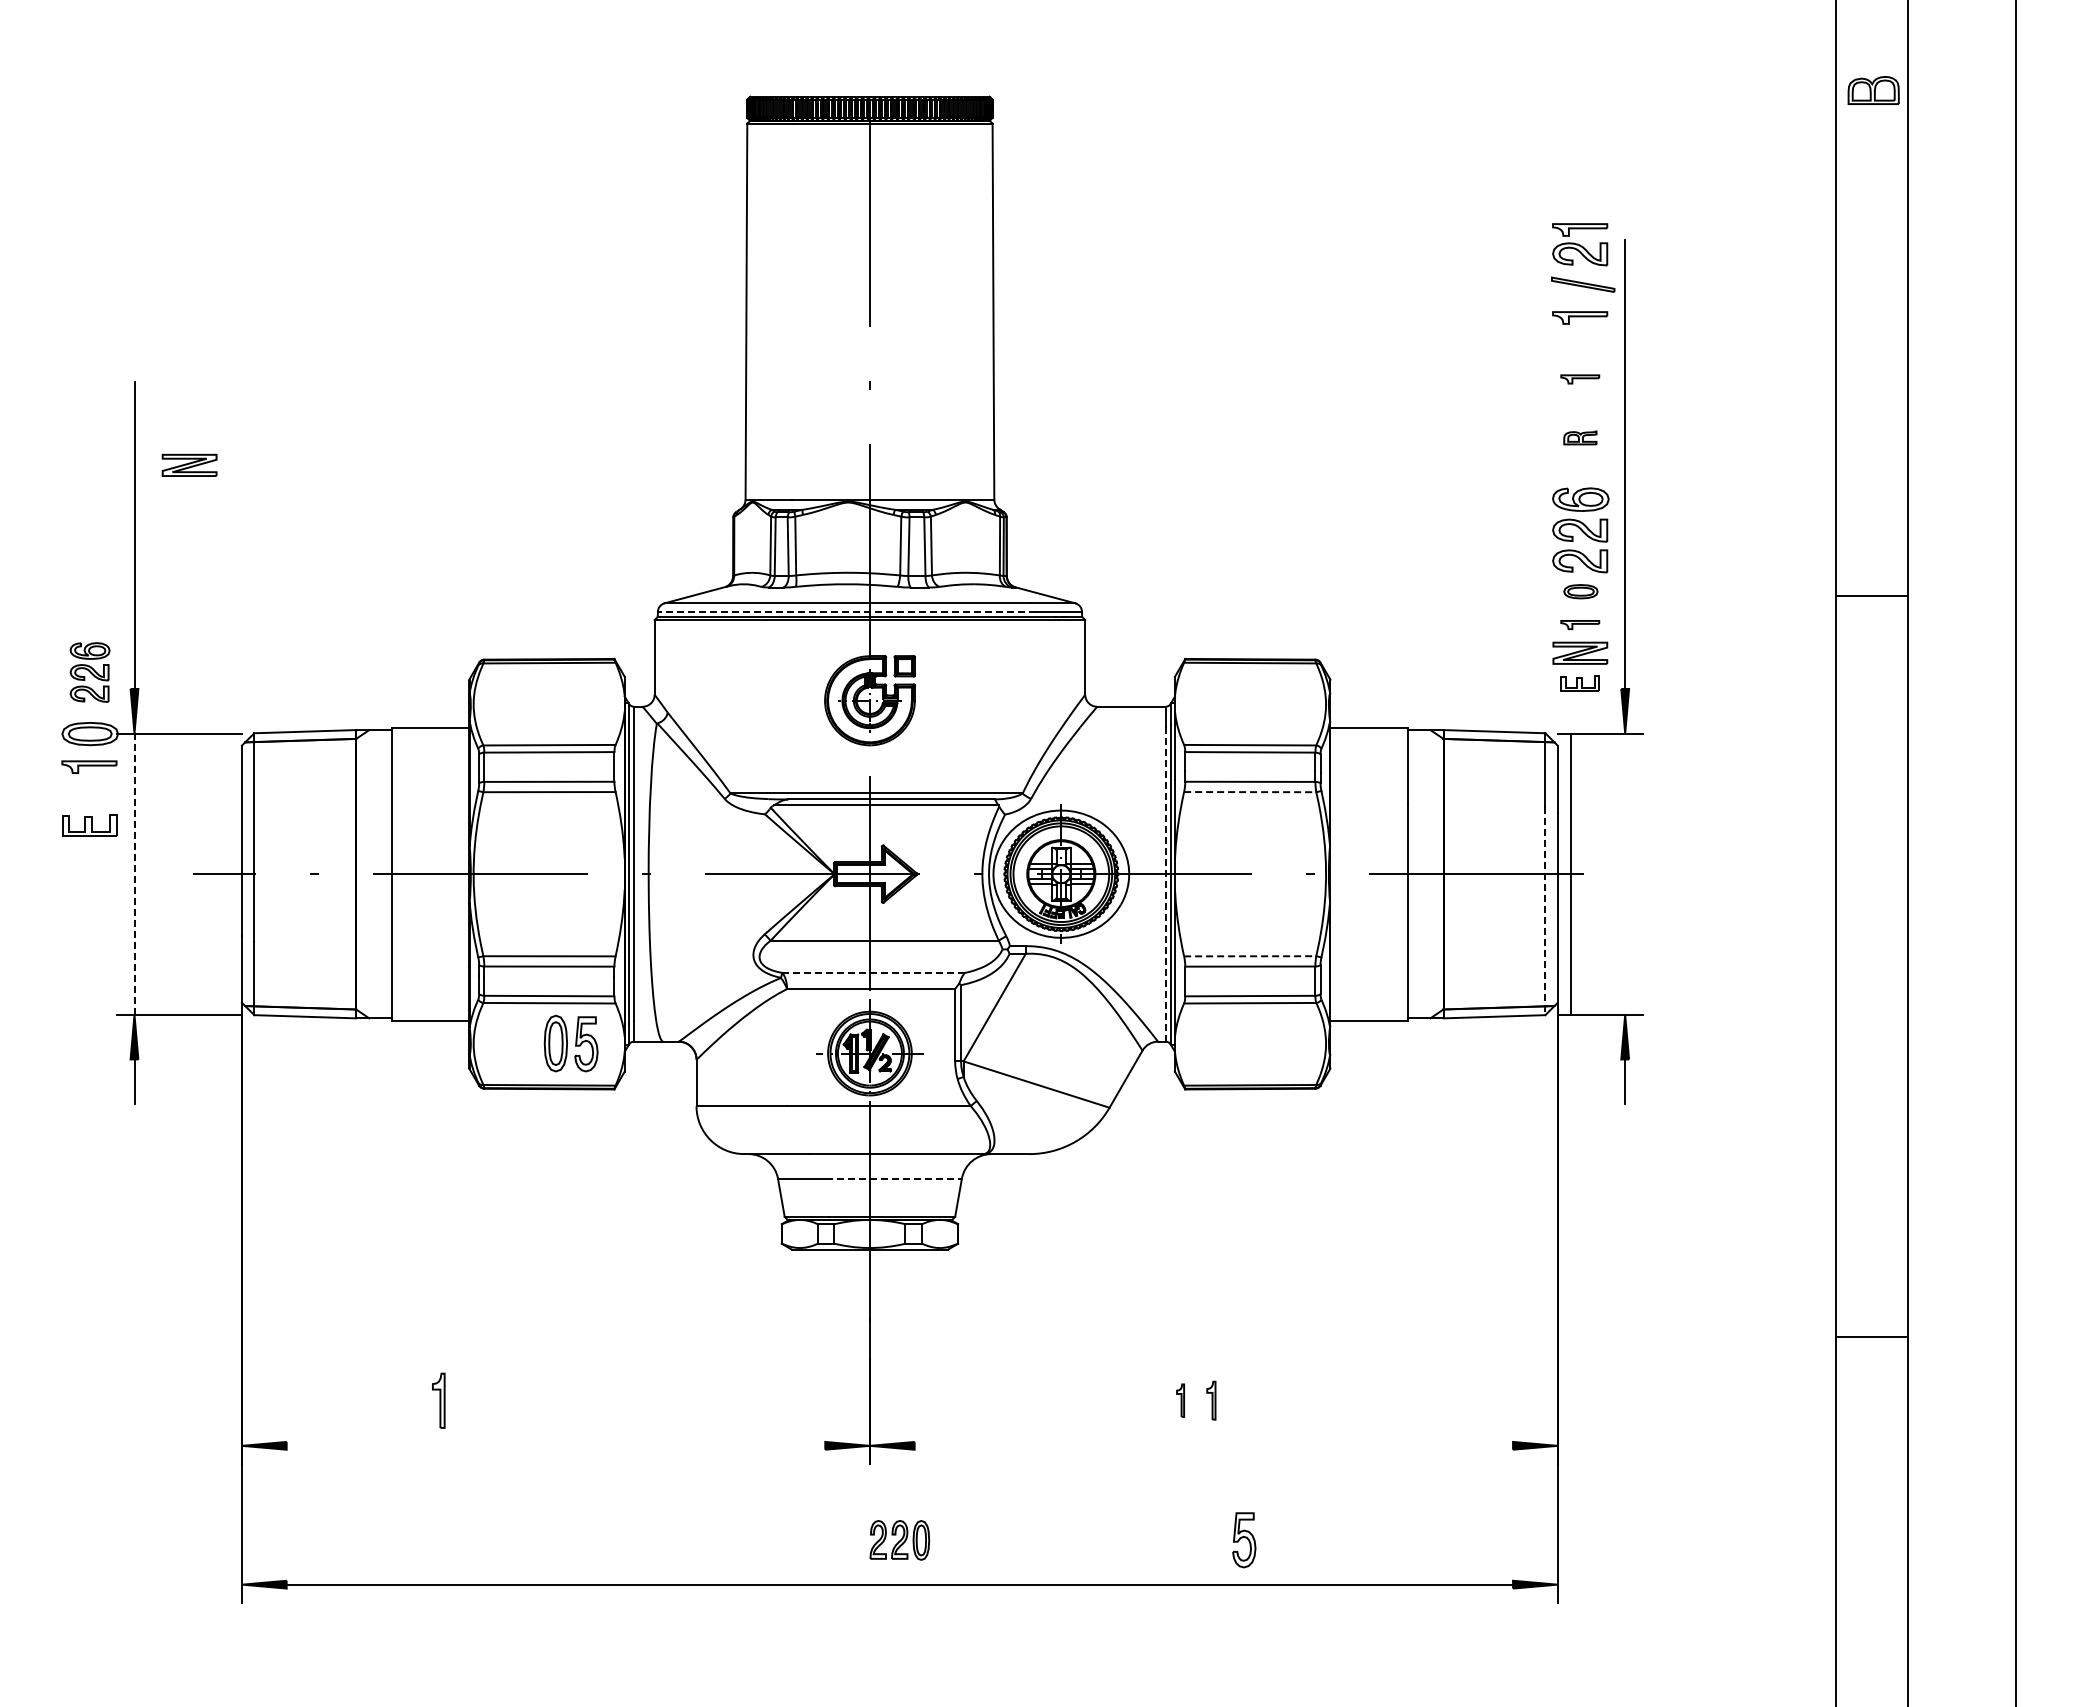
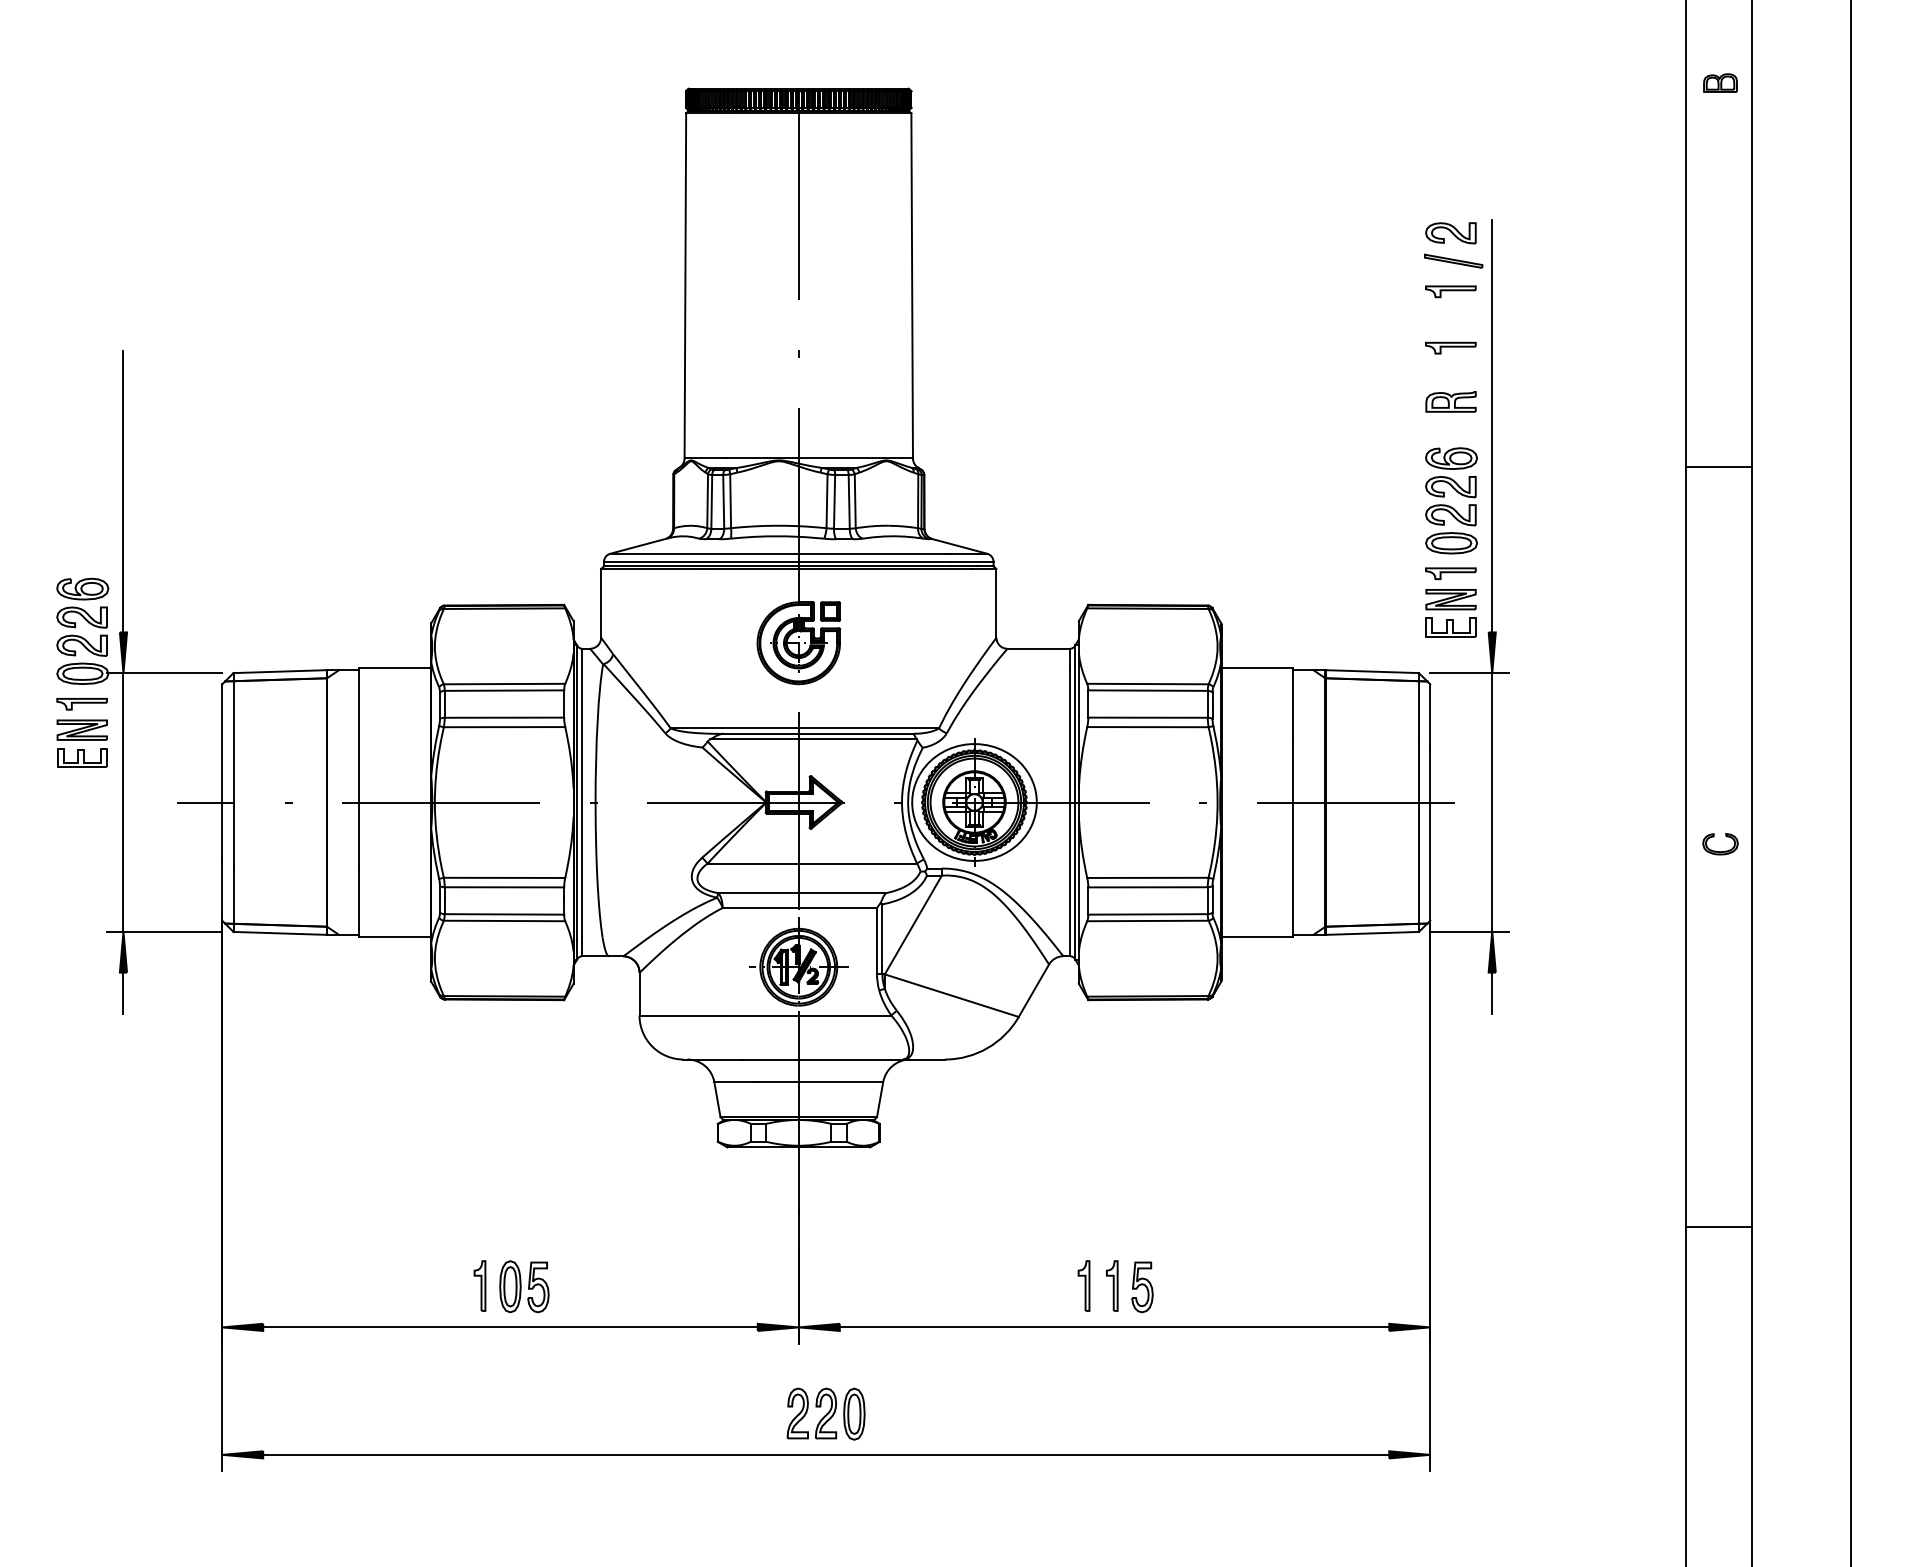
part: (1873, 90) -> (1720, 82), size x0.71
part: (1580, 229) -> (1451, 210), removed
part: (1580, 379) -> (1451, 348), size x1.43
part: (1580, 437) -> (1451, 401), size x1.67
part: (189, 464) -> (82, 729), moved
part: (1580, 591) -> (1451, 542), size x1.67
line: (1872, 596) -> (1719, 466), moved
line: (846, 611) -> (777, 561), dashed -> solid
part: (1580, 624) -> (1451, 573), size x1.43
part: (89, 672) -> (82, 617), size x1.43
part: (1579, 683) -> (1450, 627), size x1.43
line: (1250, 792) -> (1148, 727), dashed -> solid
line: (1571, 873) -> (1492, 801), moved
line: (134, 874) -> (123, 802), dashed -> solid
line: (1165, 883) -> (1070, 811), dashed -> solid
line: (1545, 911) -> (1419, 836), dashed -> solid
part: (1873, 927) -> (1720, 851), added
line: (1250, 956) -> (1148, 878), dashed -> solid
line: (874, 972) -> (802, 892), dashed -> solid
part: (570, 1043) -> (523, 1286), moved
line: (894, 1178) -> (821, 1081), dashed -> solid
part: (438, 1400) -> (479, 1285), moved
part: (1180, 1400) -> (1083, 1285), size x1.67
part: (1211, 1400) -> (1112, 1285), size x1.43
line: (555, 1445) -> (510, 1327), added
line: (1213, 1445) -> (1114, 1327), added
part: (899, 1540) -> (825, 1414), size x1.43
part: (1244, 1540) -> (1142, 1287), moved

